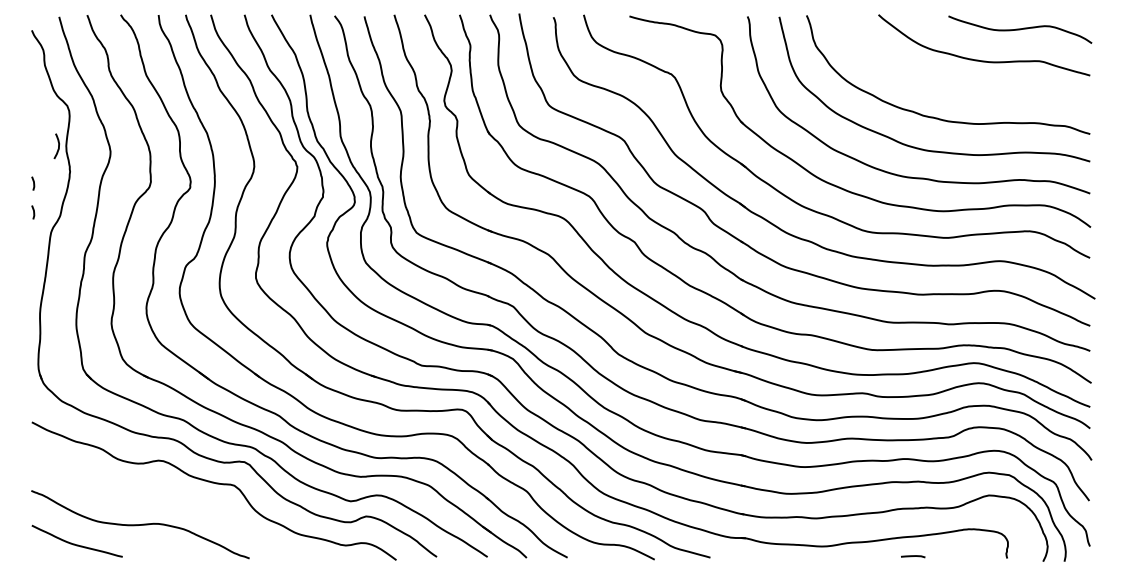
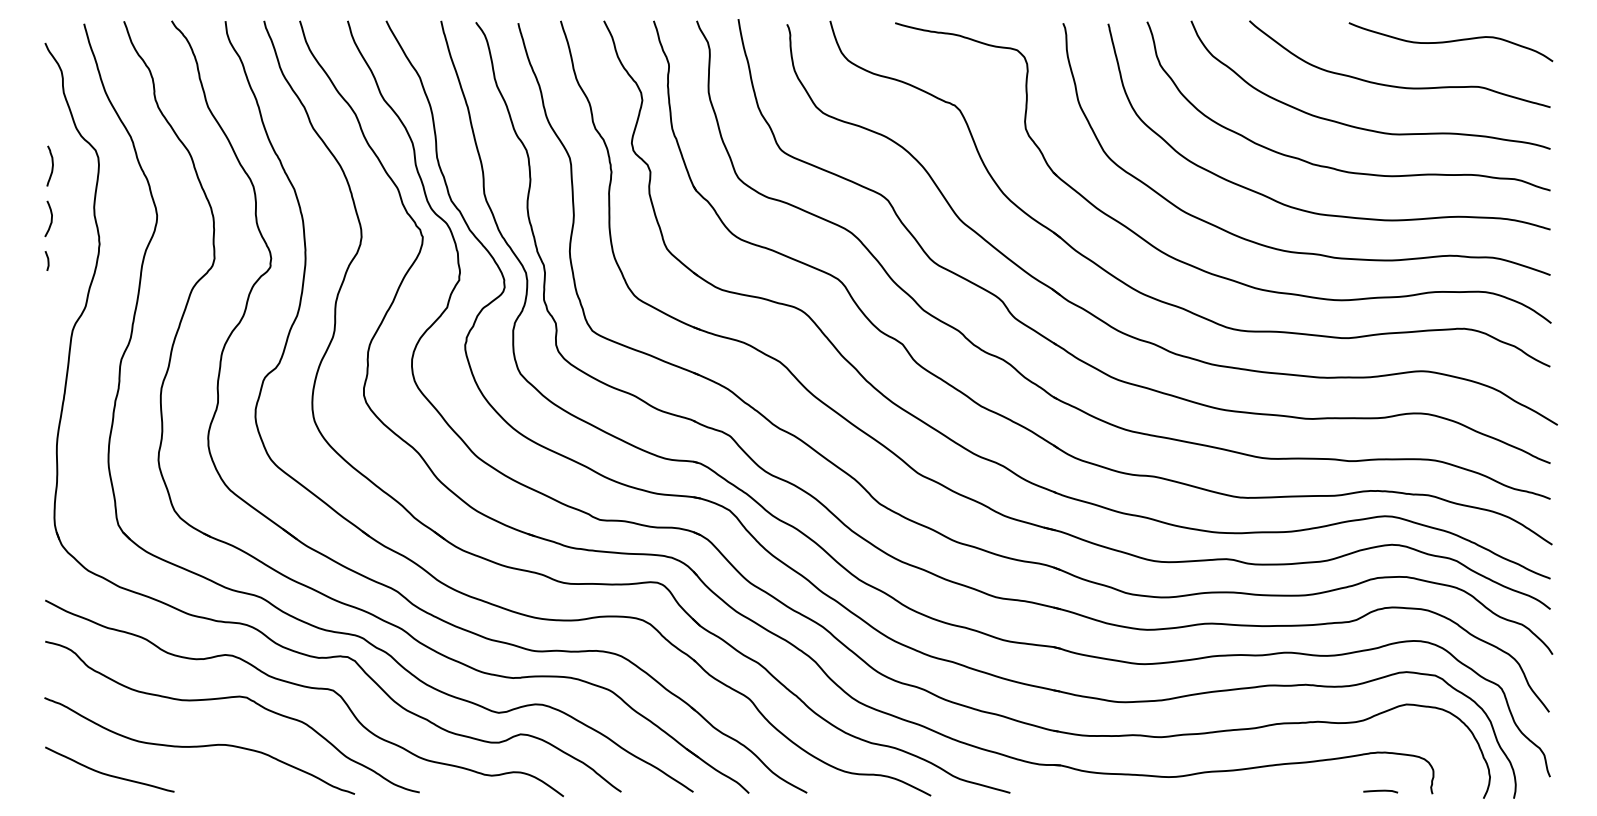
curve: (957, 89) -> (1361, 127), added
curve: (36, 117) -> (51, 166), added
curve: (58, 146) -> (50, 219), moved
line: (33, 212) -> (47, 301), removed
curve: (162, 491) -> (231, 698), added
curve: (913, 556) -> (1380, 791), moved

